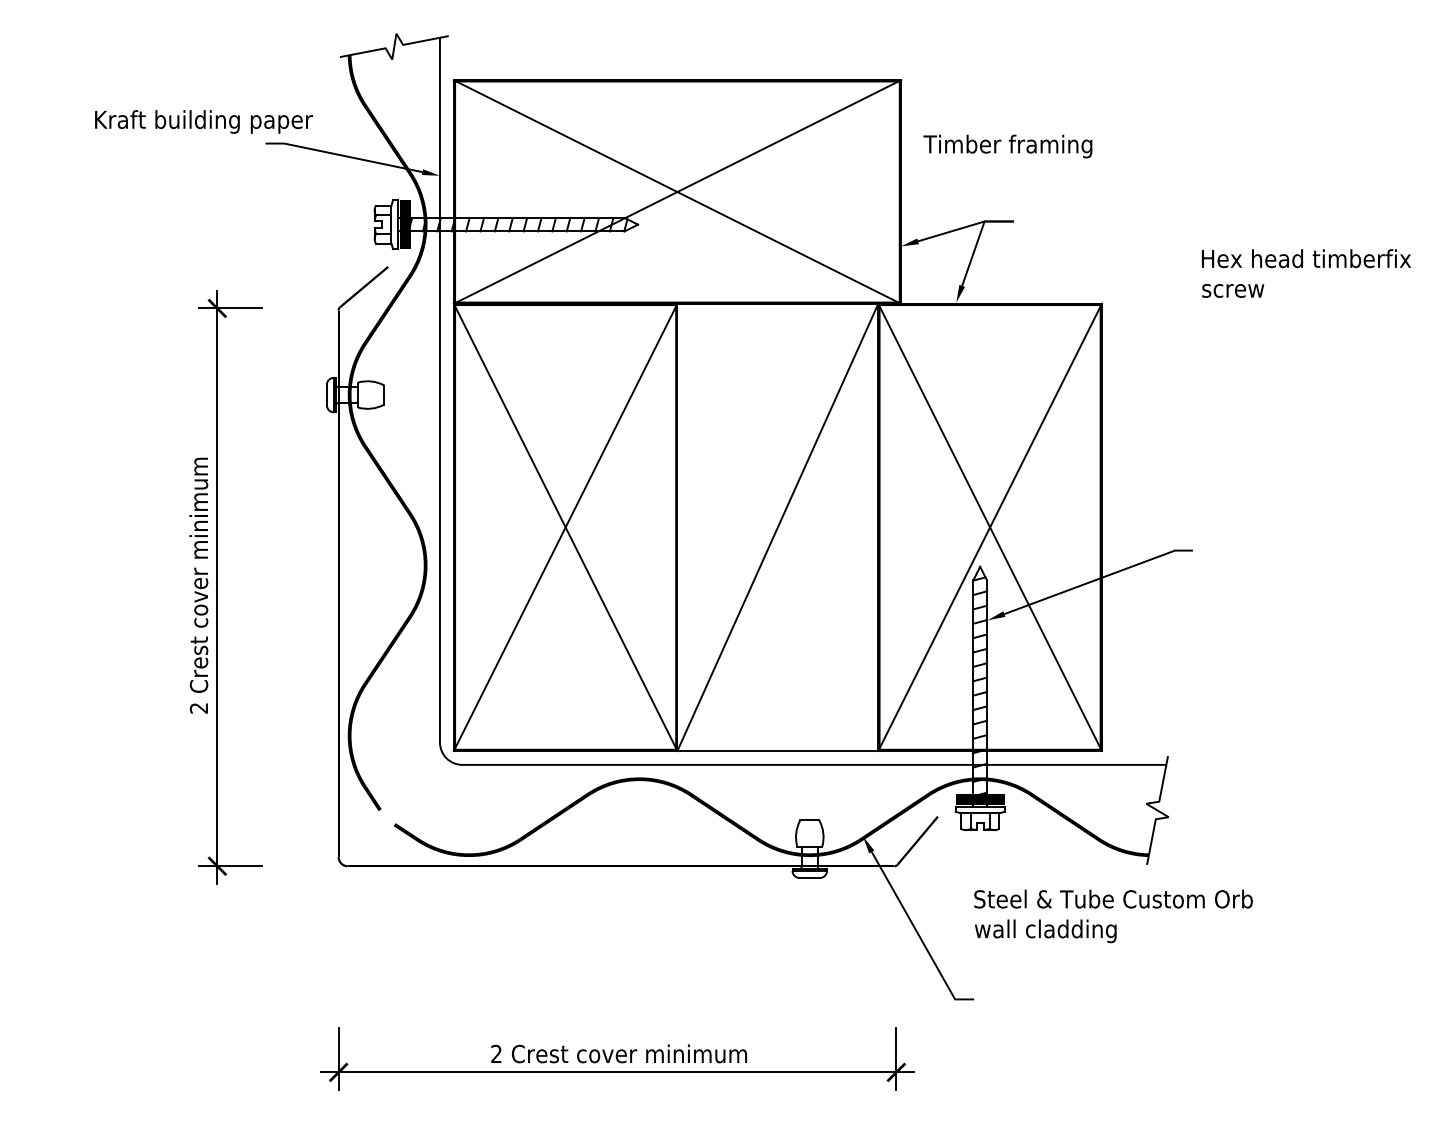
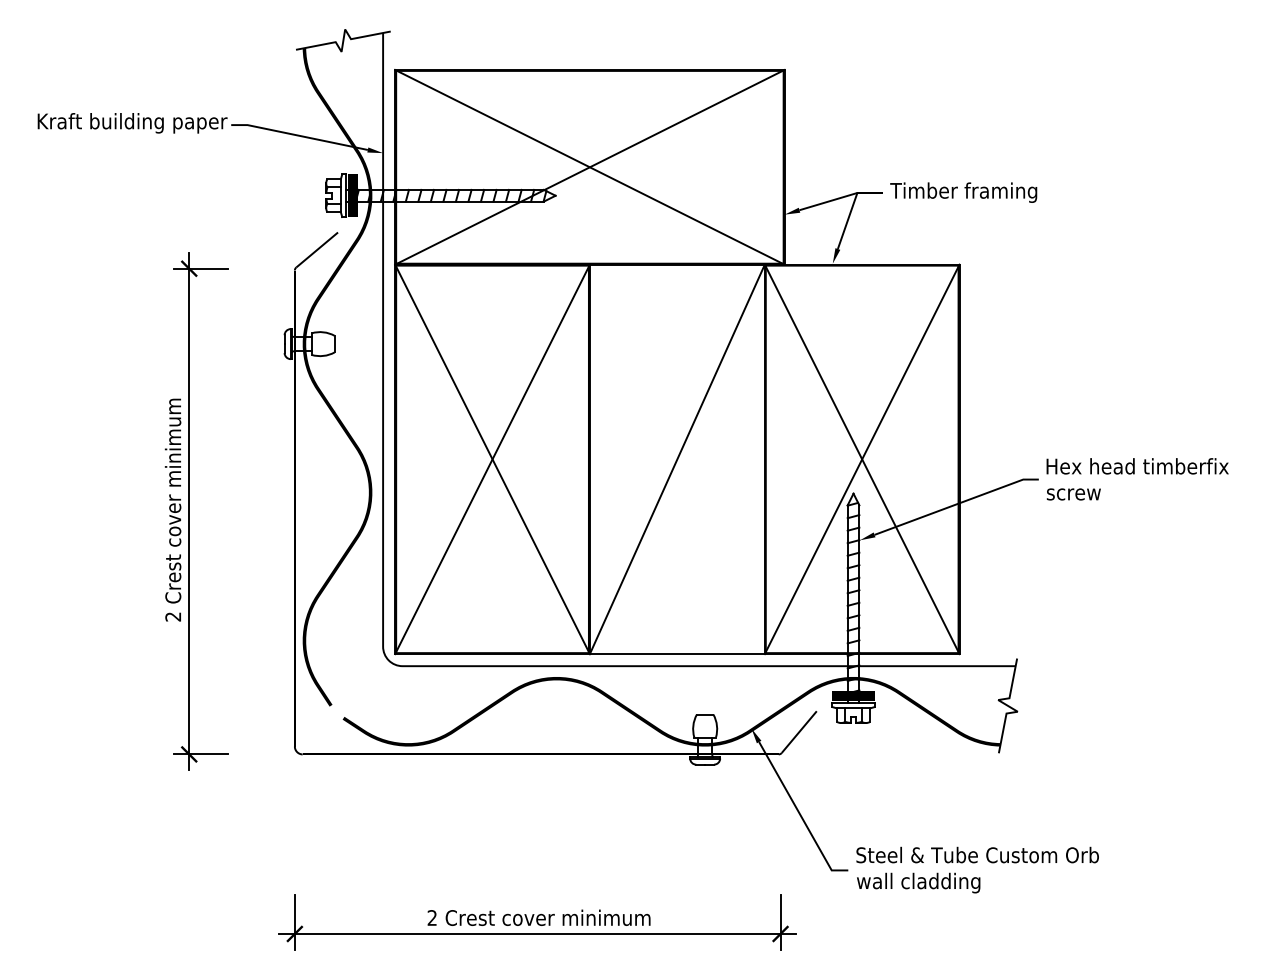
text: (203, 122) -> (132, 123), moved
text: (1007, 146) -> (963, 192), moved
text: (1306, 273) -> (1137, 479), moved
text: (1113, 915) -> (977, 869), moved

